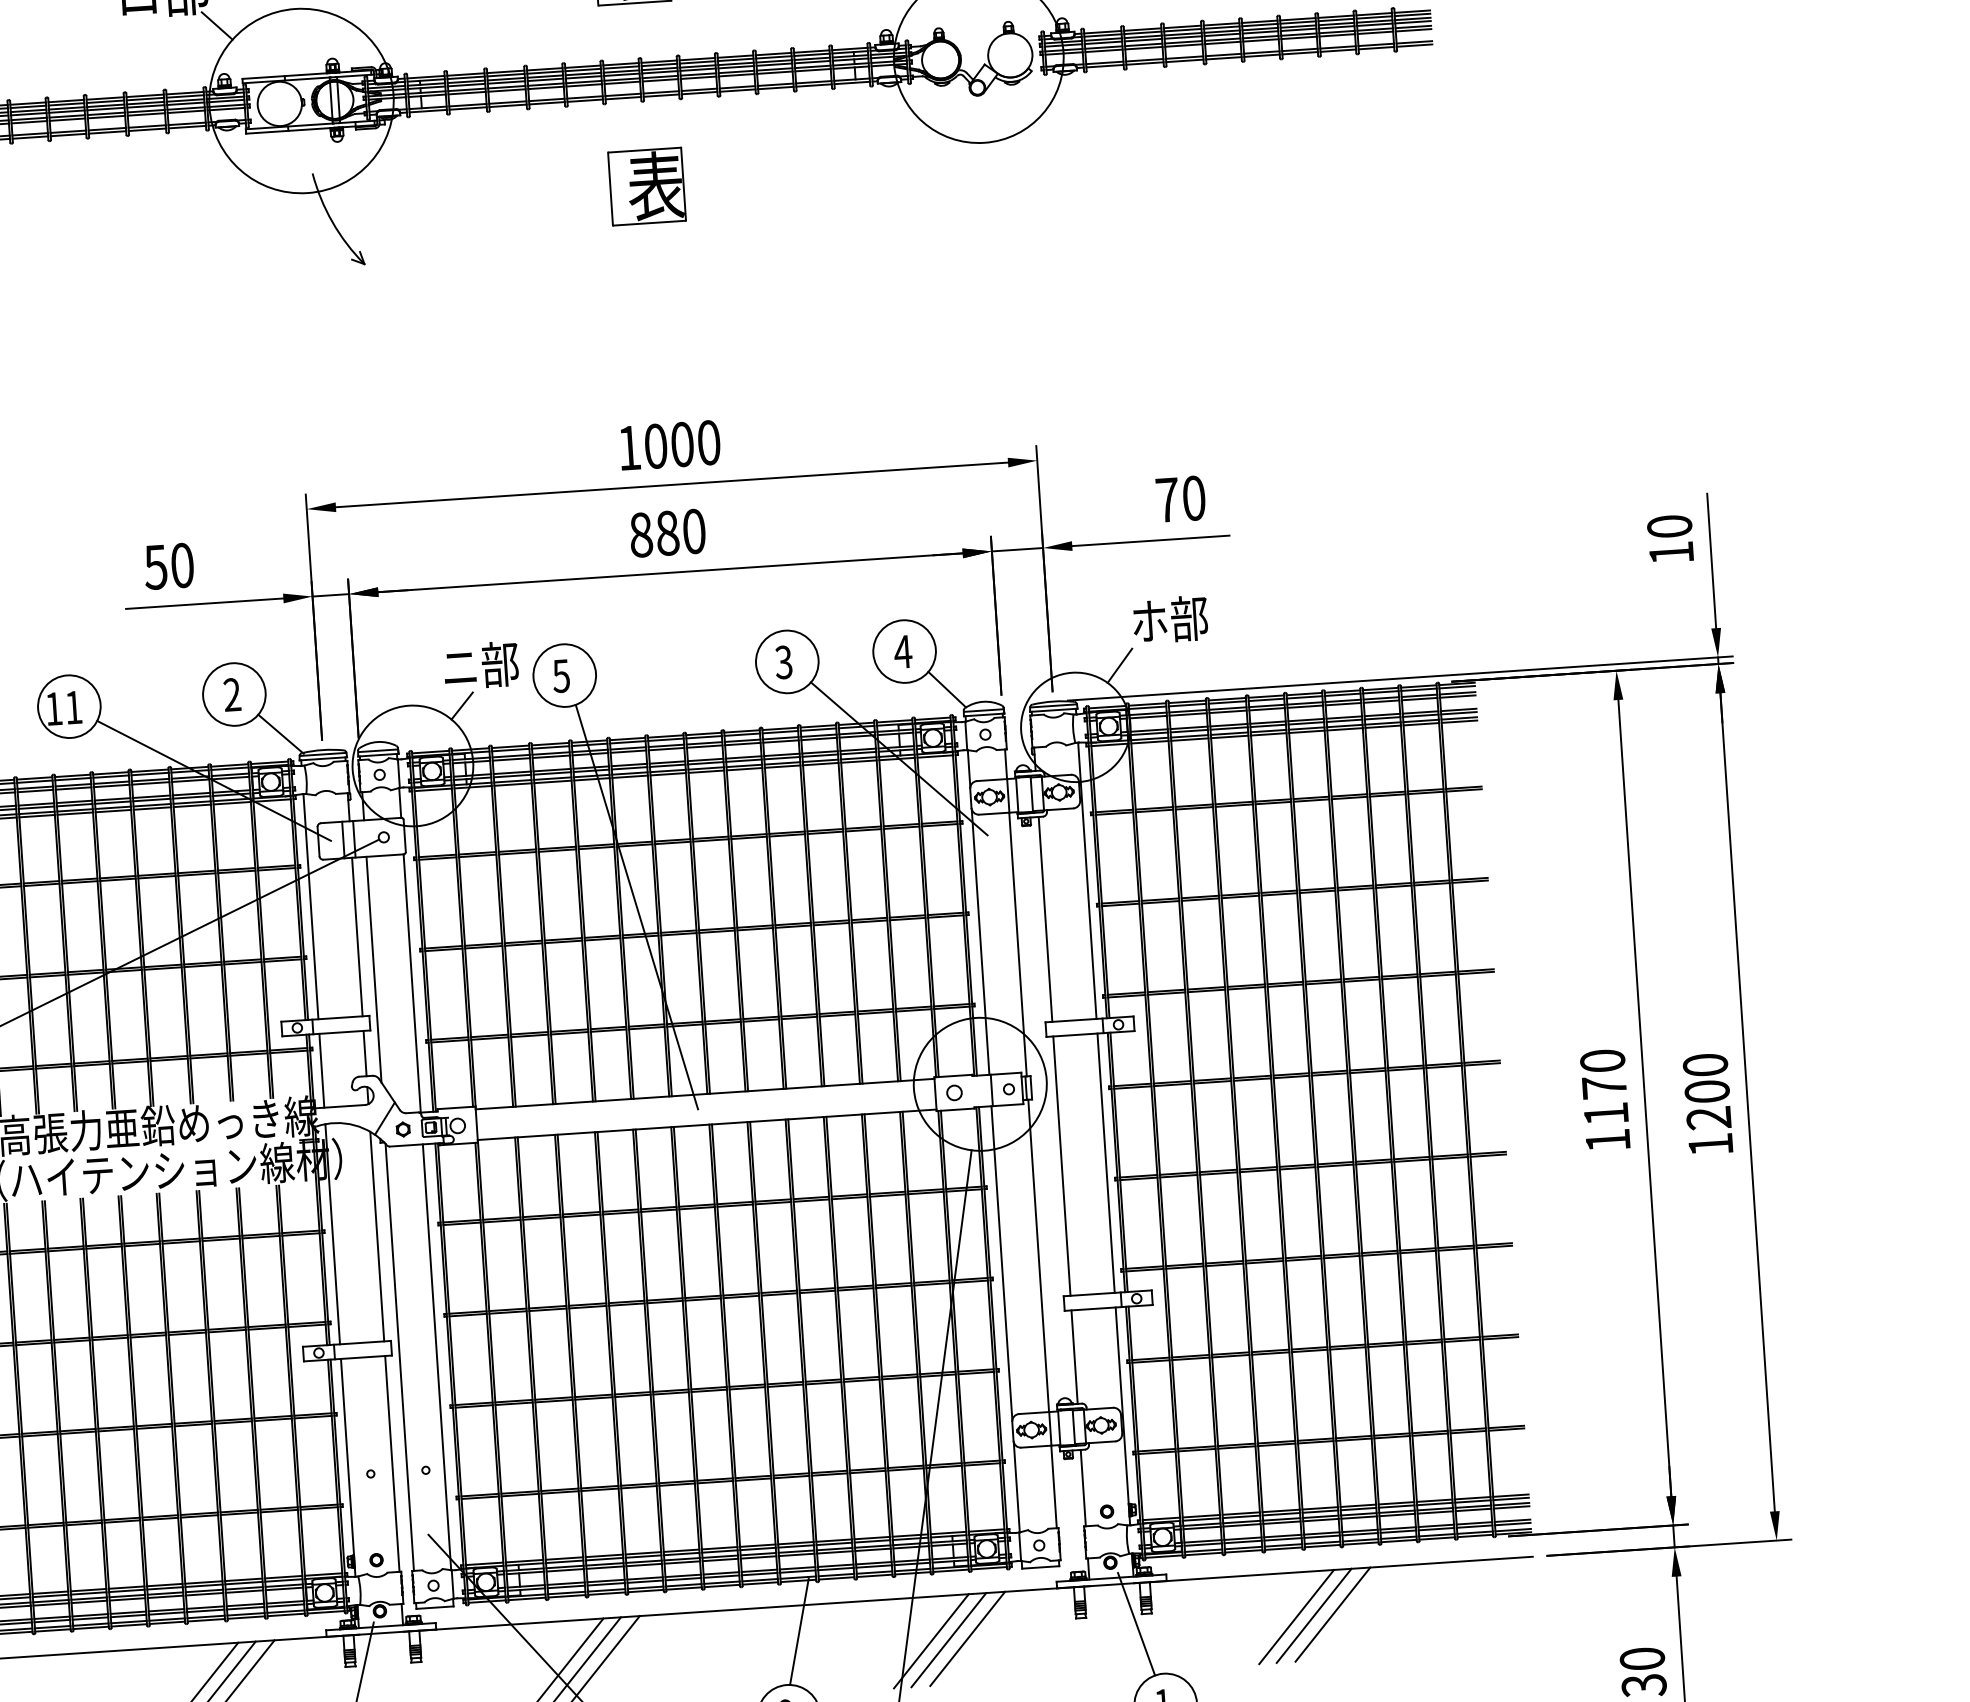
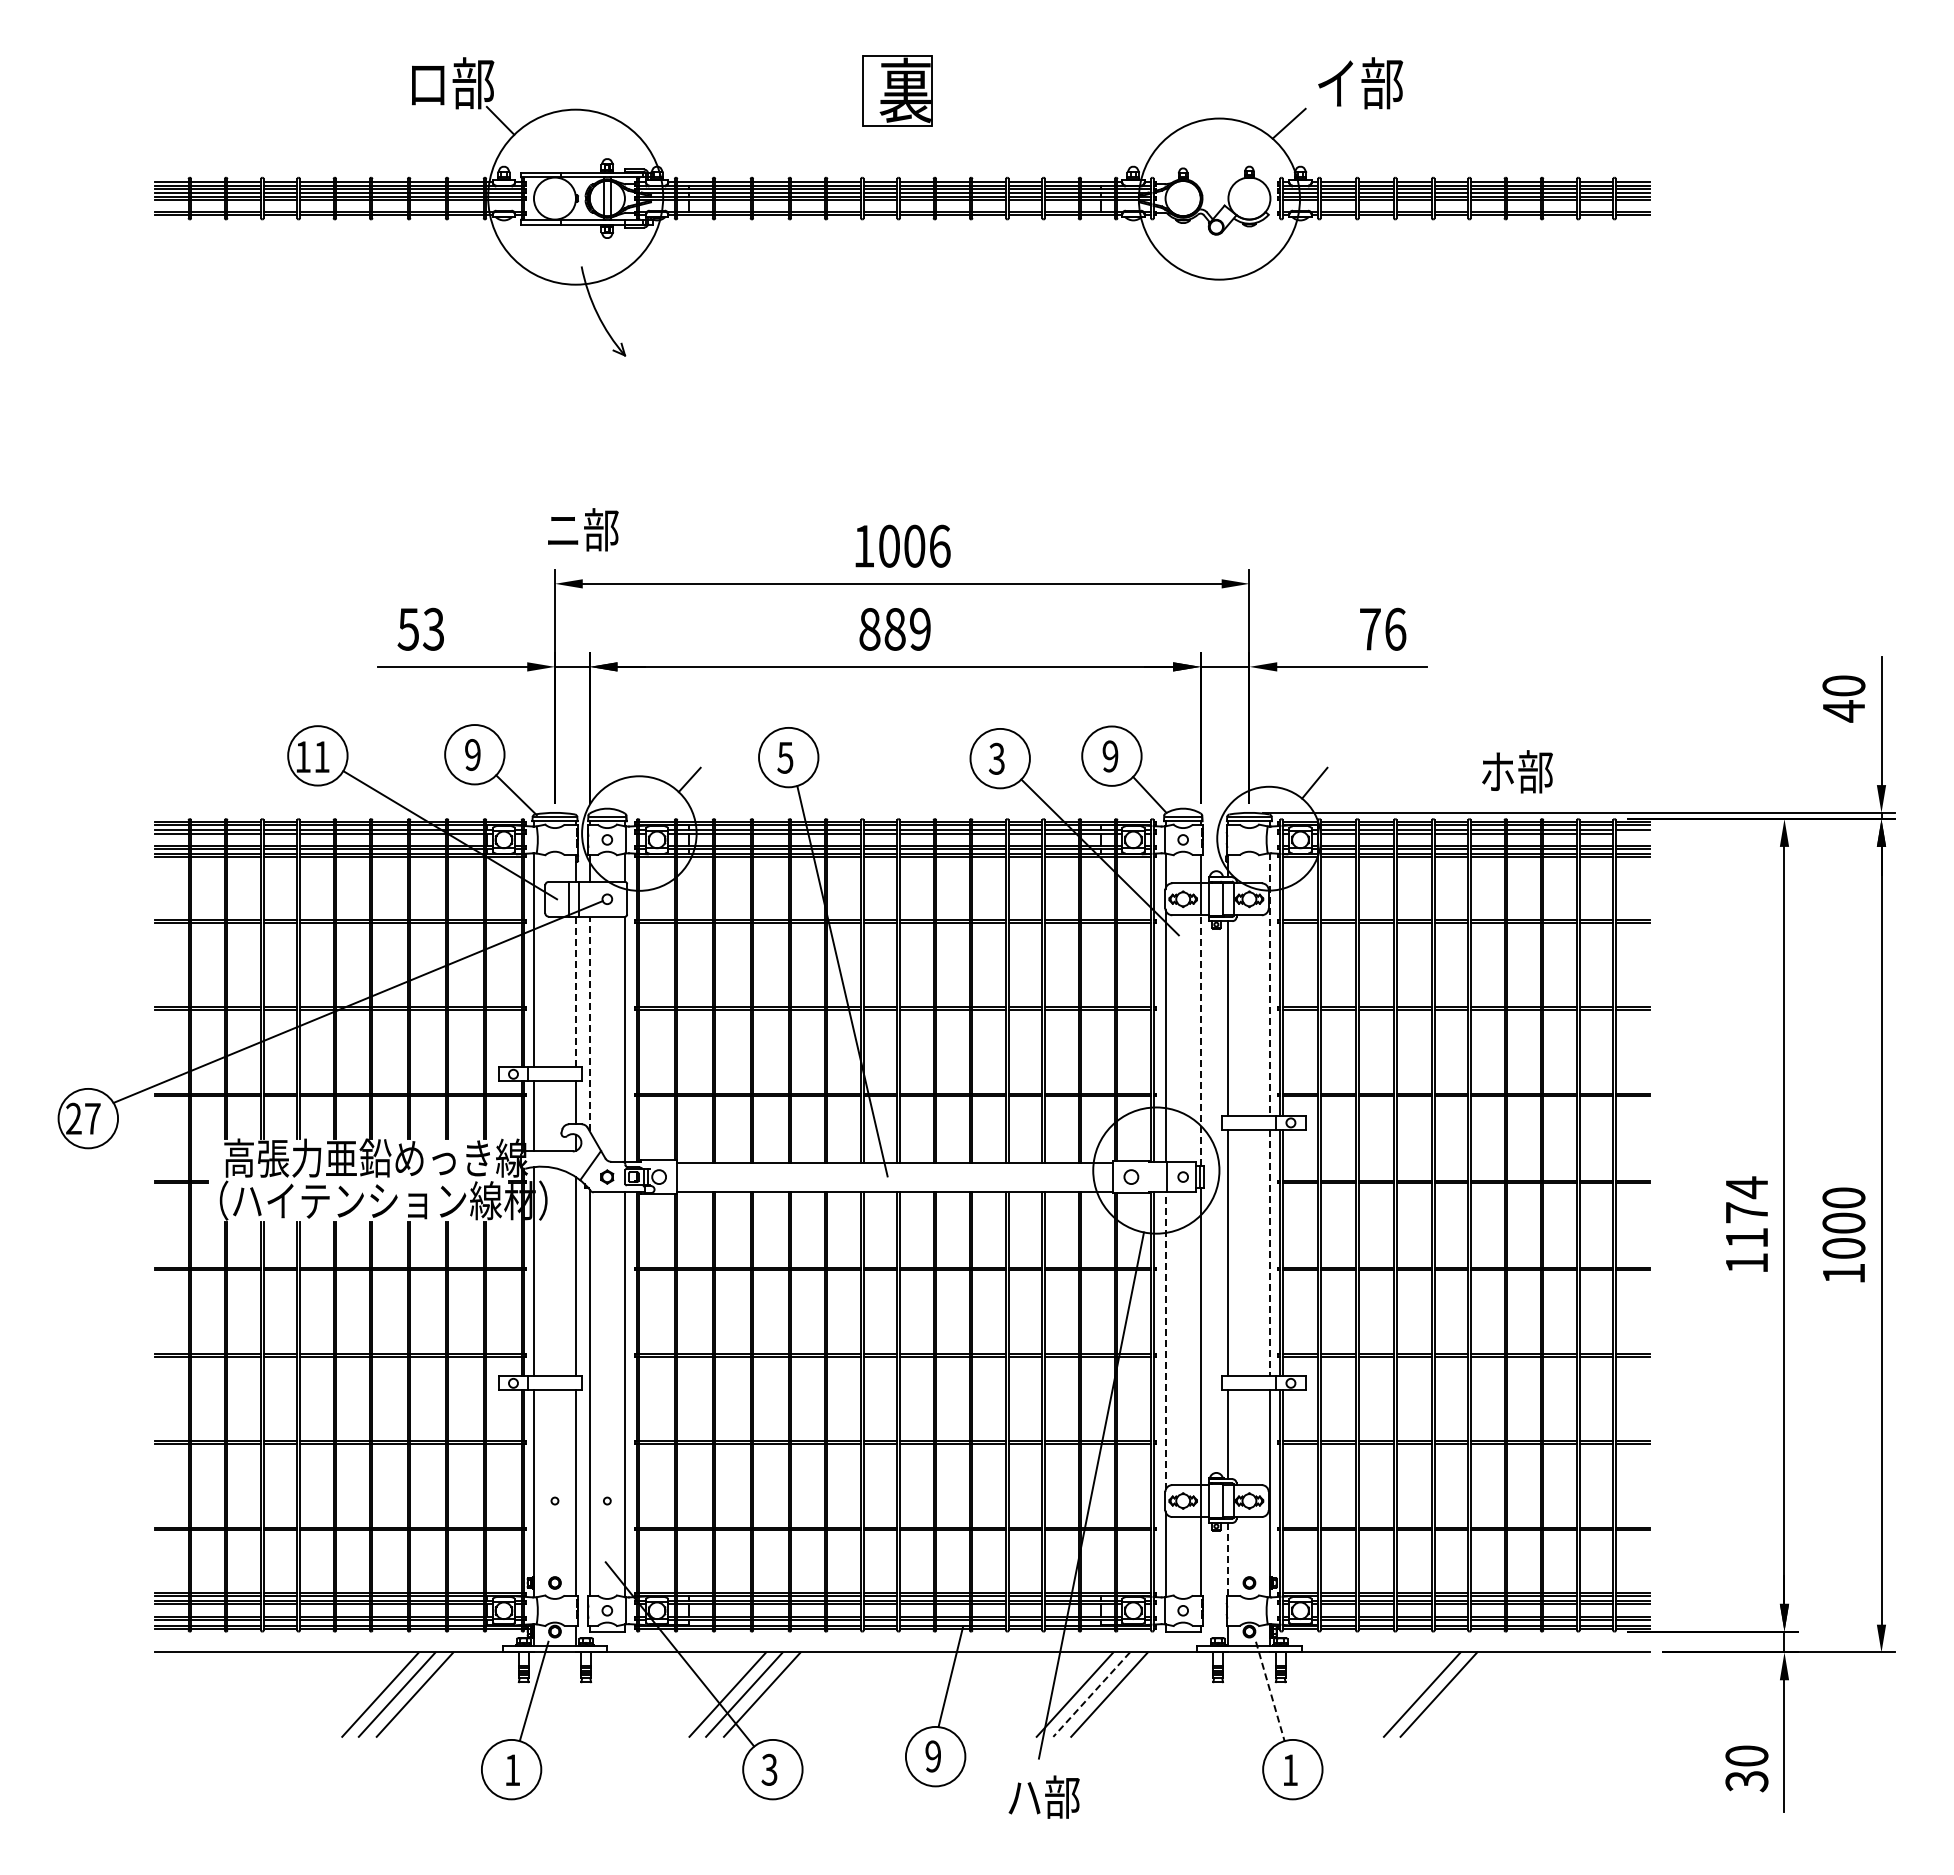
part: (647, 186) -> (897, 299), removed
text: (708, 441) -> (939, 545), 1000 -> 1006
text: (1193, 497) -> (1395, 628), 70 -> 76
text: (694, 530) -> (920, 628), 880 -> 889
text: (1671, 553) -> (1843, 711), 10 -> 40
text: (182, 564) -> (433, 628), 50 -> 53
text: (1170, 619) -> (1517, 771), moved
text: (902, 652) -> (1109, 756), 4 -> 9
text: (481, 665) -> (583, 529), moved
text: (231, 695) -> (472, 755), 2 -> 9
line: (1457, 696) -> (1632, 833), removed
line: (1087, 881) -> (1270, 985), solid -> dashed
line: (356, 937) -> (575, 992), solid -> dashed
line: (1017, 944) -> (1200, 1040), solid -> dashed
line: (373, 969) -> (589, 1023), solid -> dashed
text: (1602, 1060) -> (1746, 1187), 1170 -> 1174
text: (1708, 1118) -> (1843, 1248), 1200 -> 1000
line: (1106, 1163) -> (1270, 1253), solid -> dashed
line: (1001, 1262) -> (1165, 1340), solid -> dashed
line: (1083, 1488) -> (1228, 1559), solid -> dashed
line: (1332, 1614) -> (1456, 1694), removed
line: (1136, 1624) -> (1270, 1691), solid -> dashed
line: (948, 1641) -> (1091, 1695), solid -> dashed

